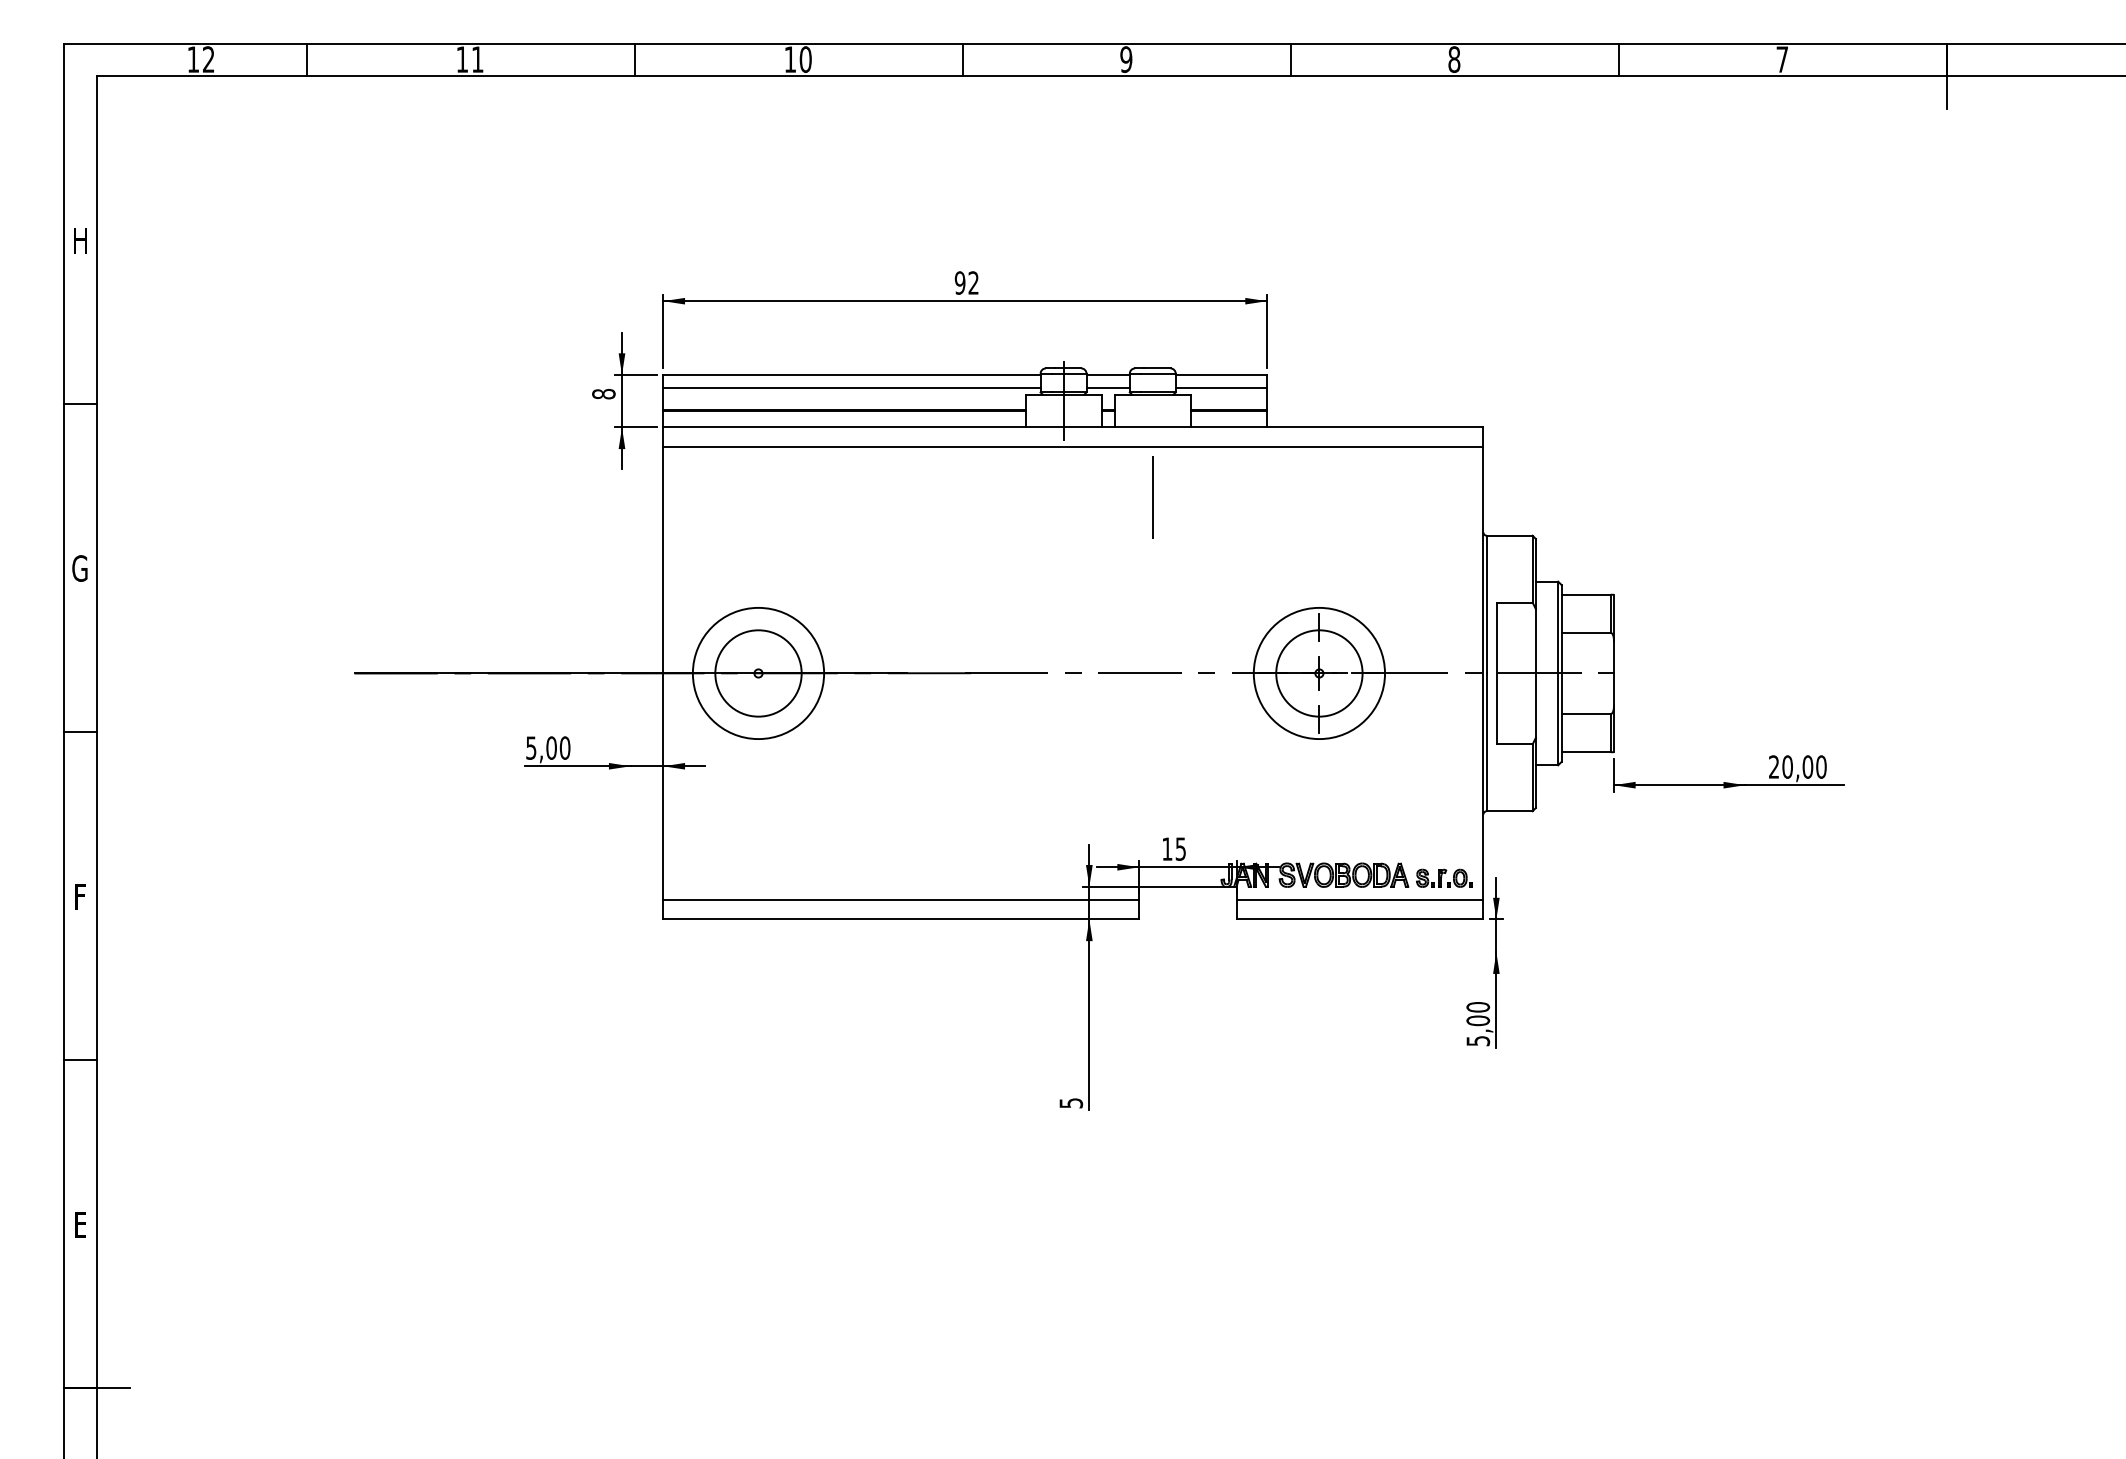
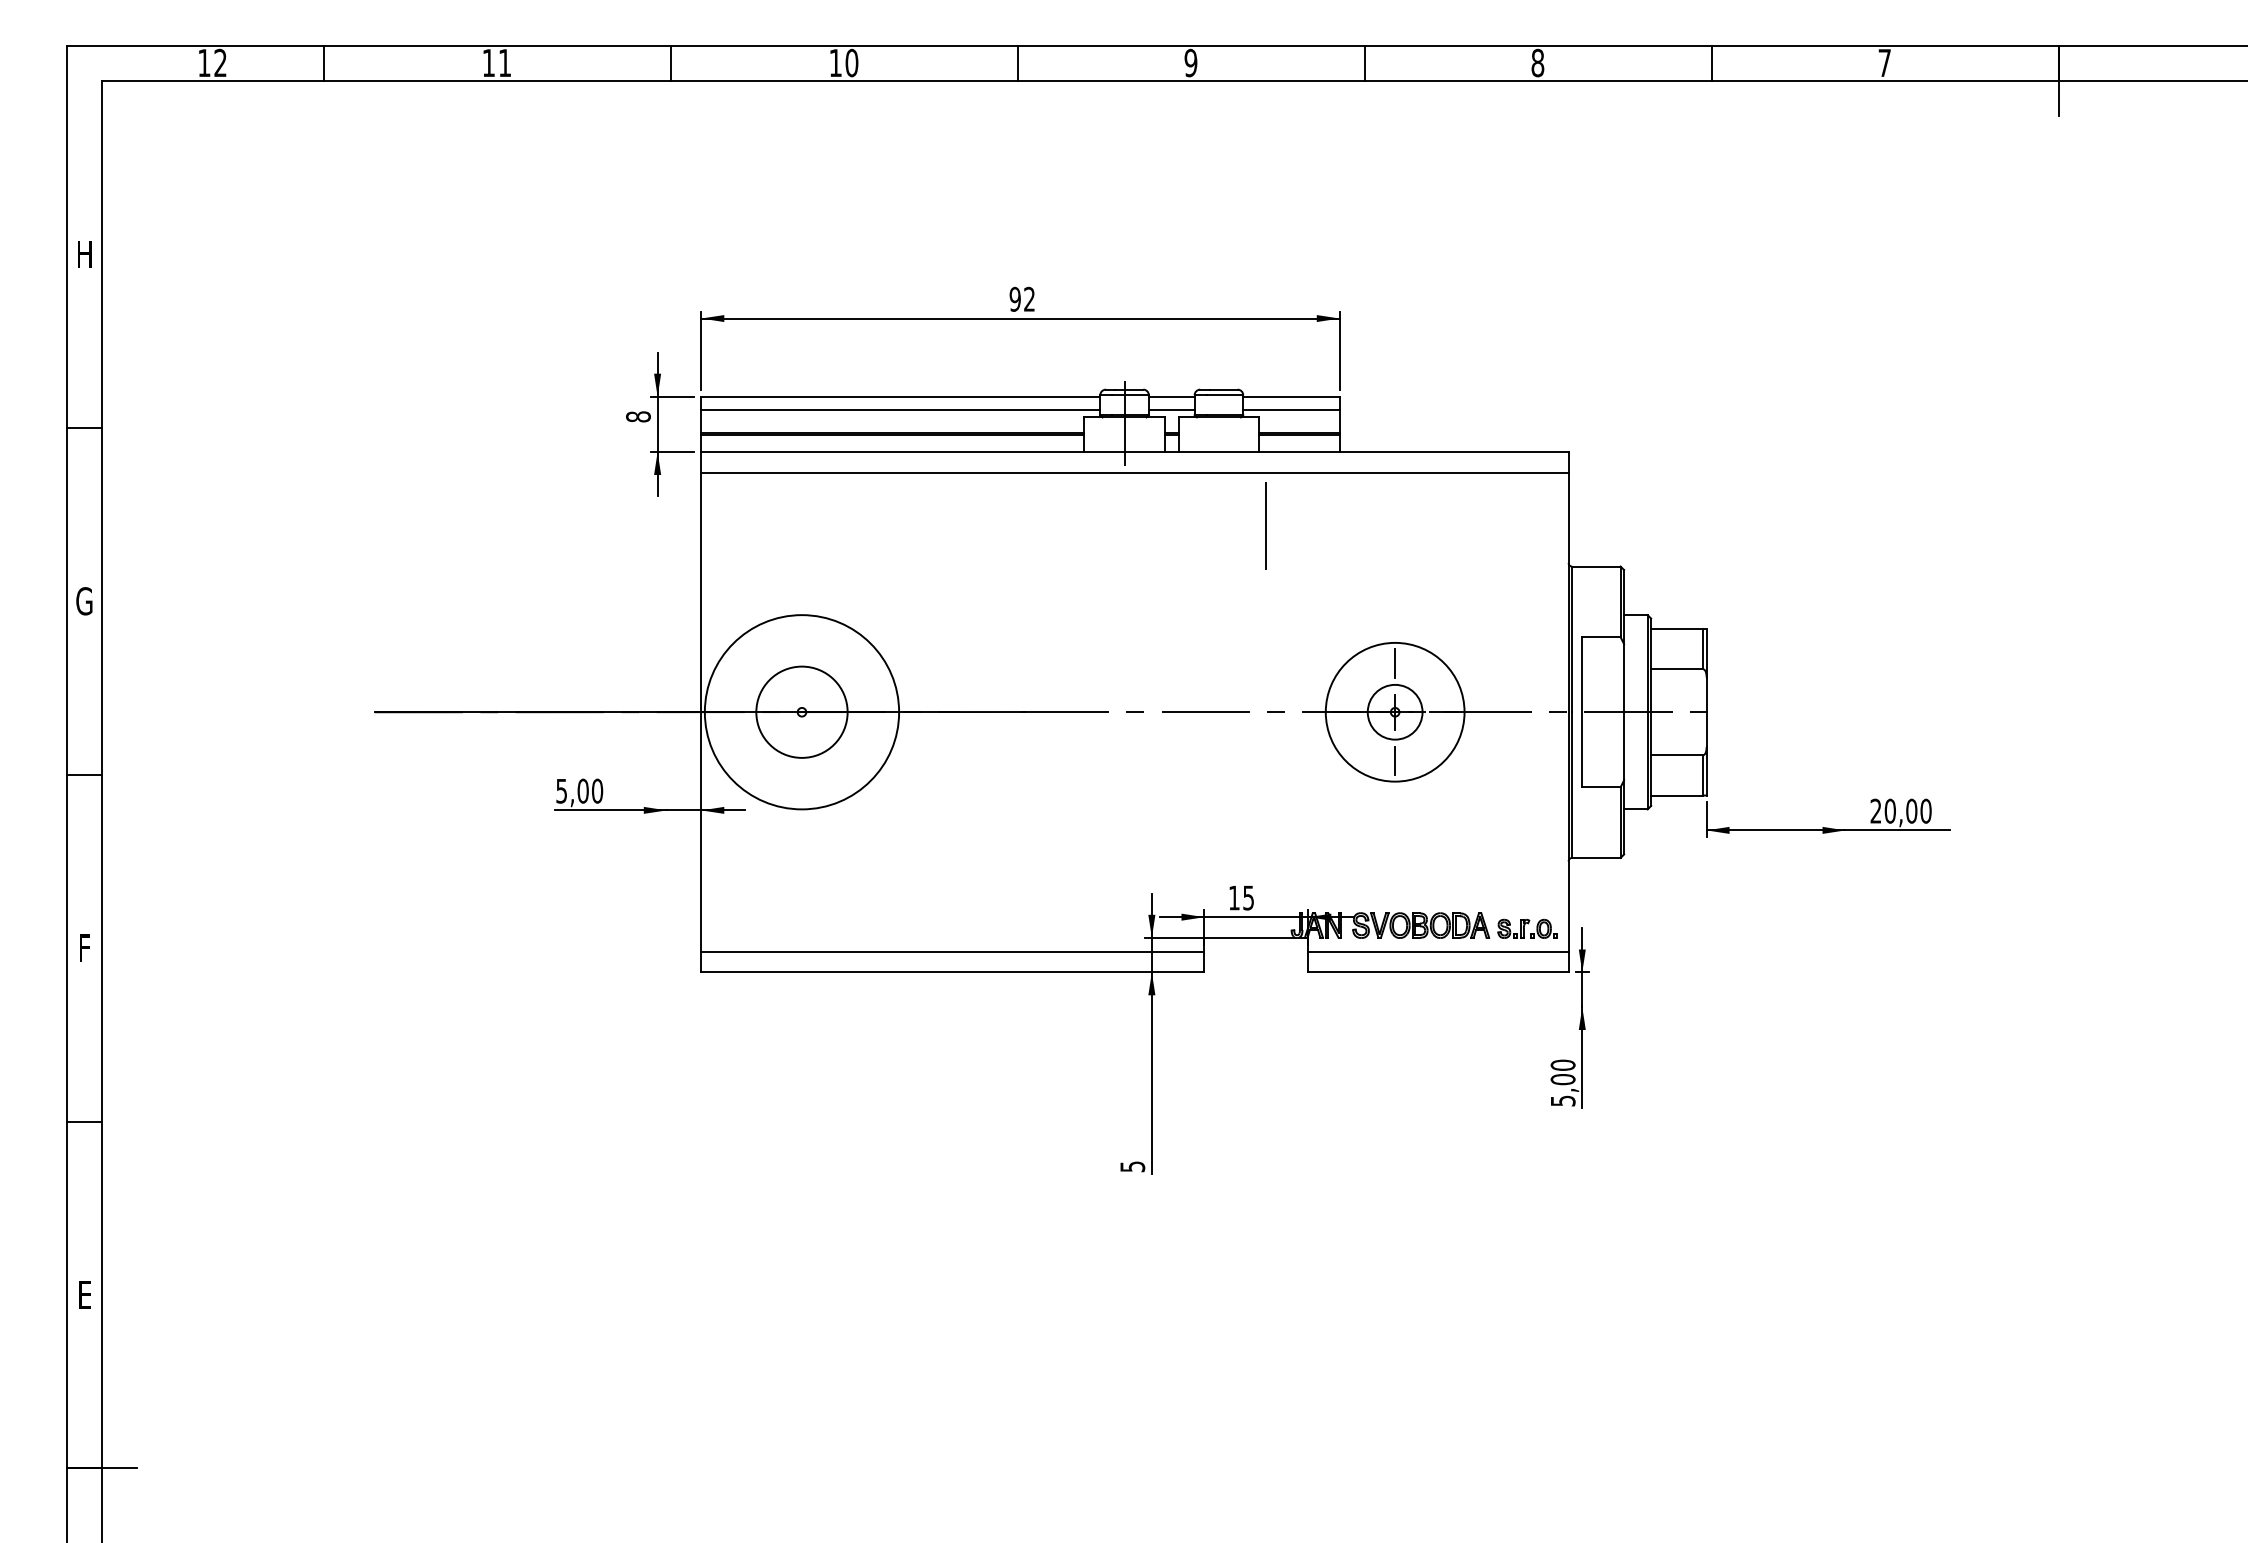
line: (1152, 496) -> (1265, 525), moved
circle: (758, 672) -> (801, 711), size x1.4
circle: (1318, 672) -> (1394, 711), size x0.6

